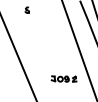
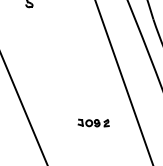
part: (63, 78) -> (92, 122), size x0.7

